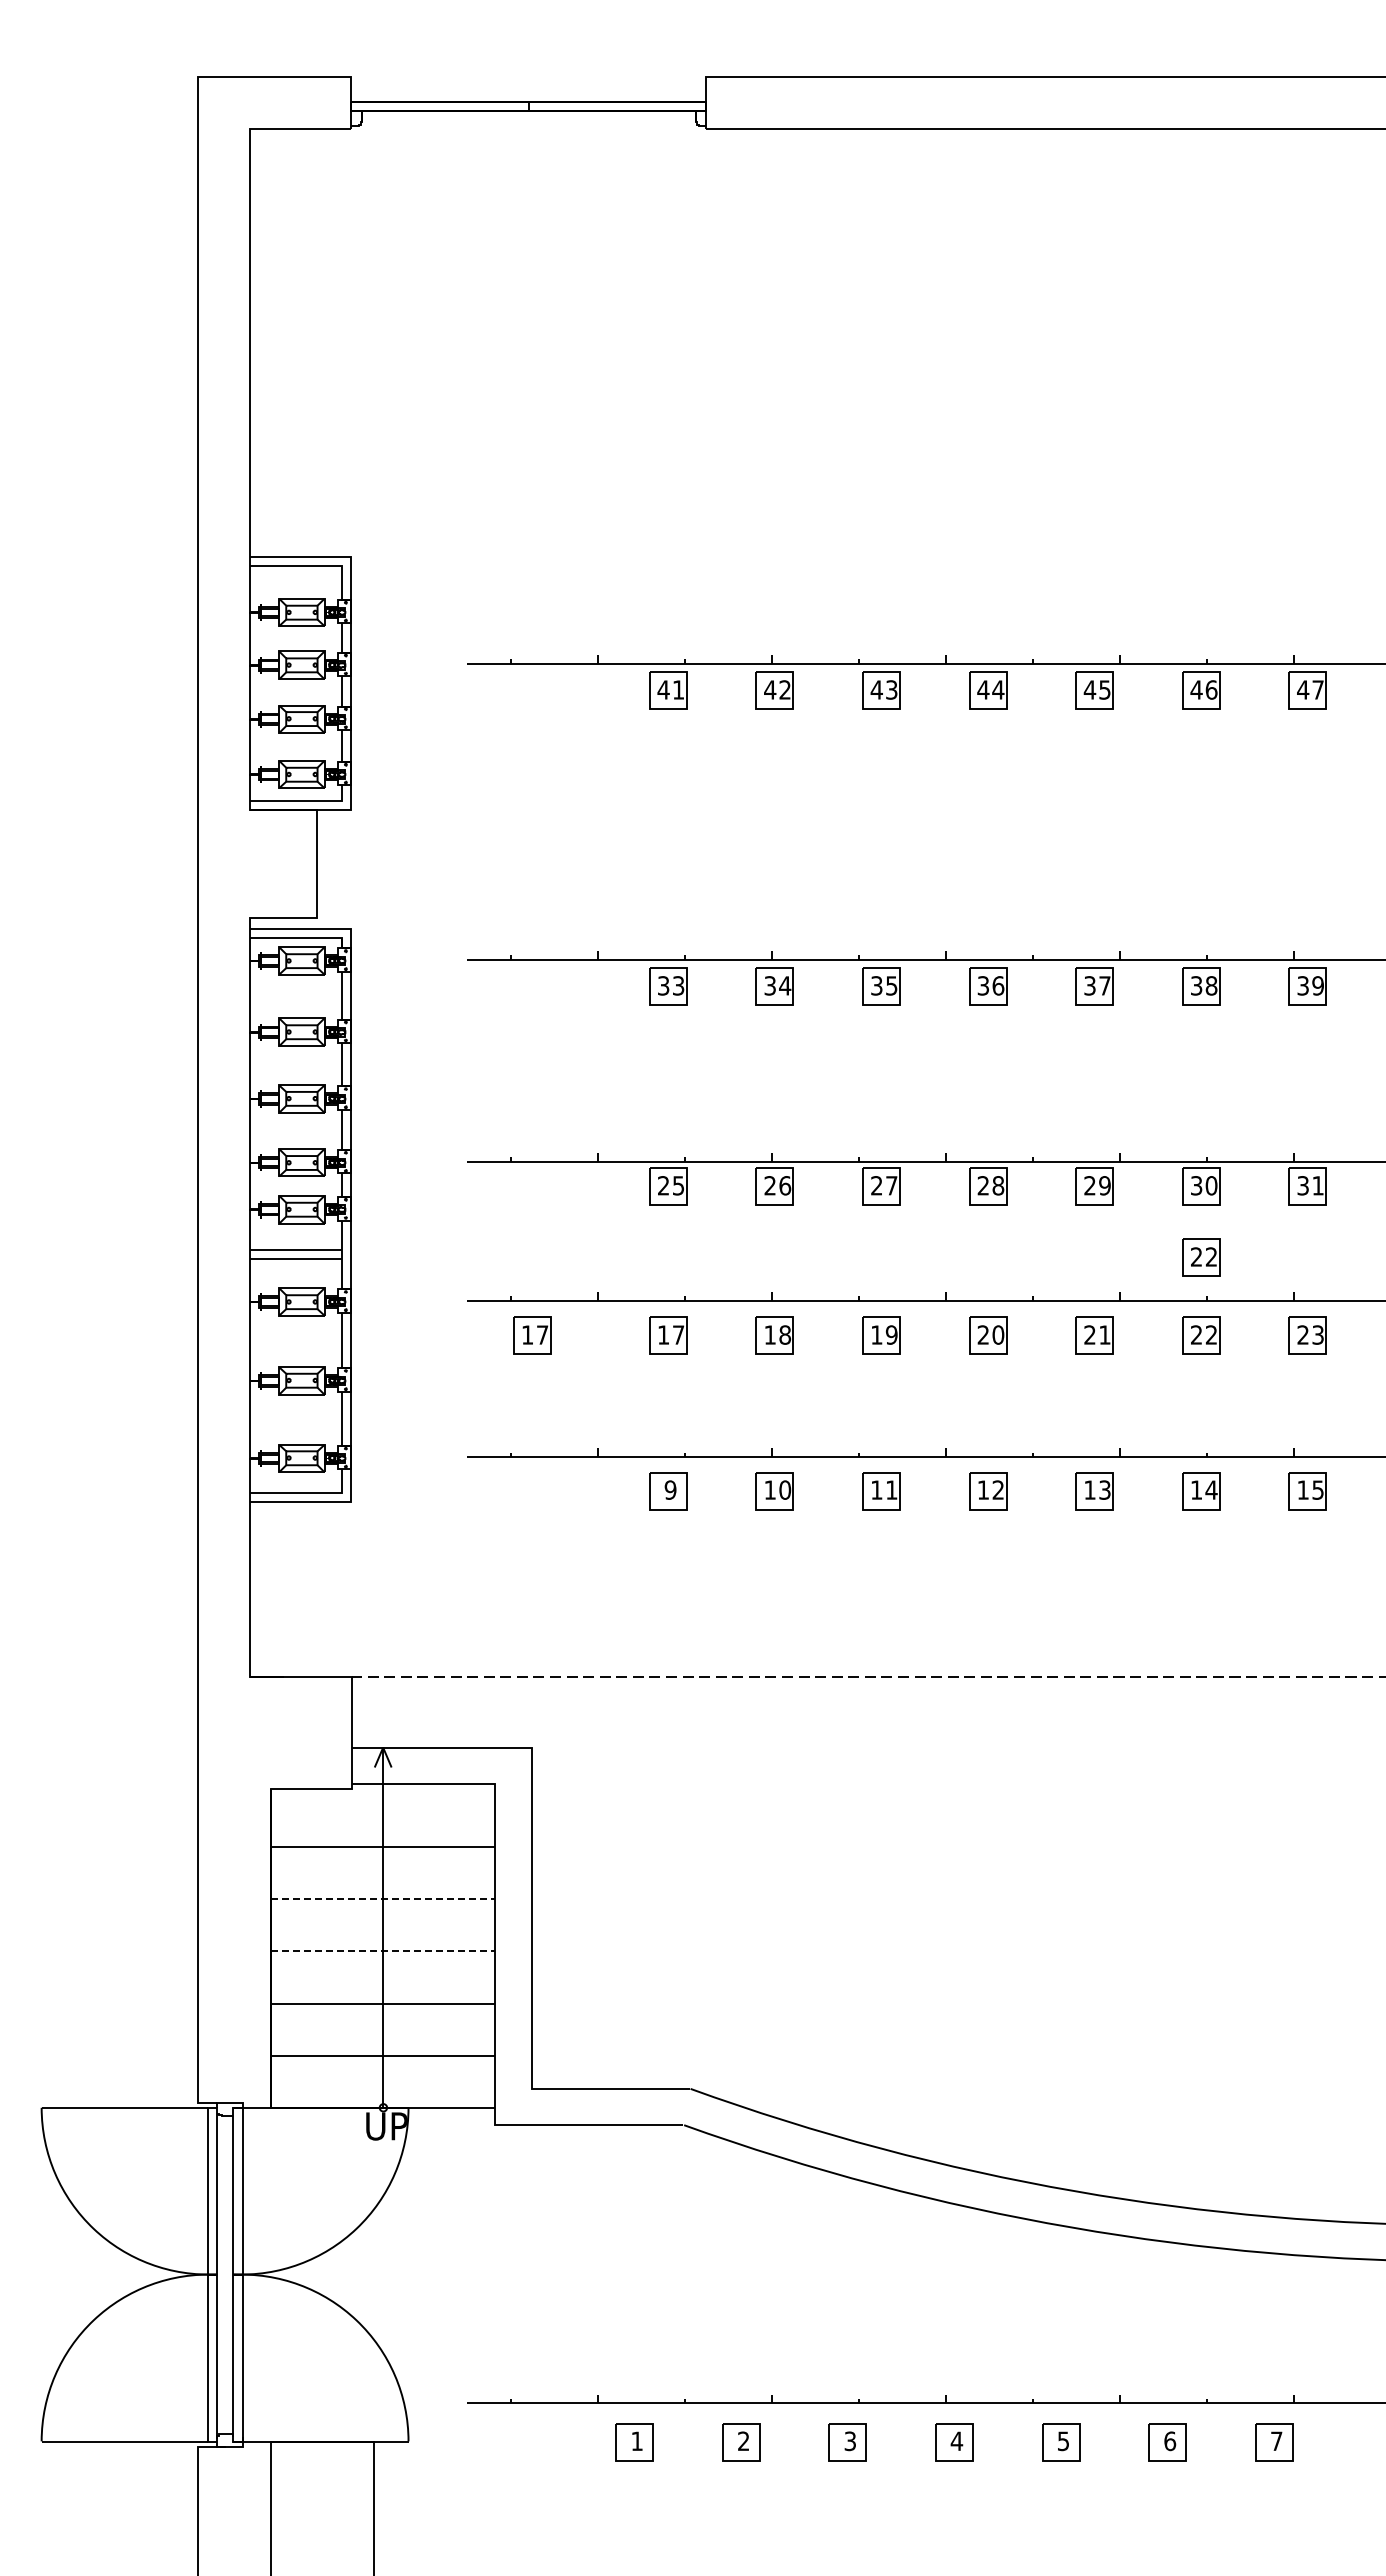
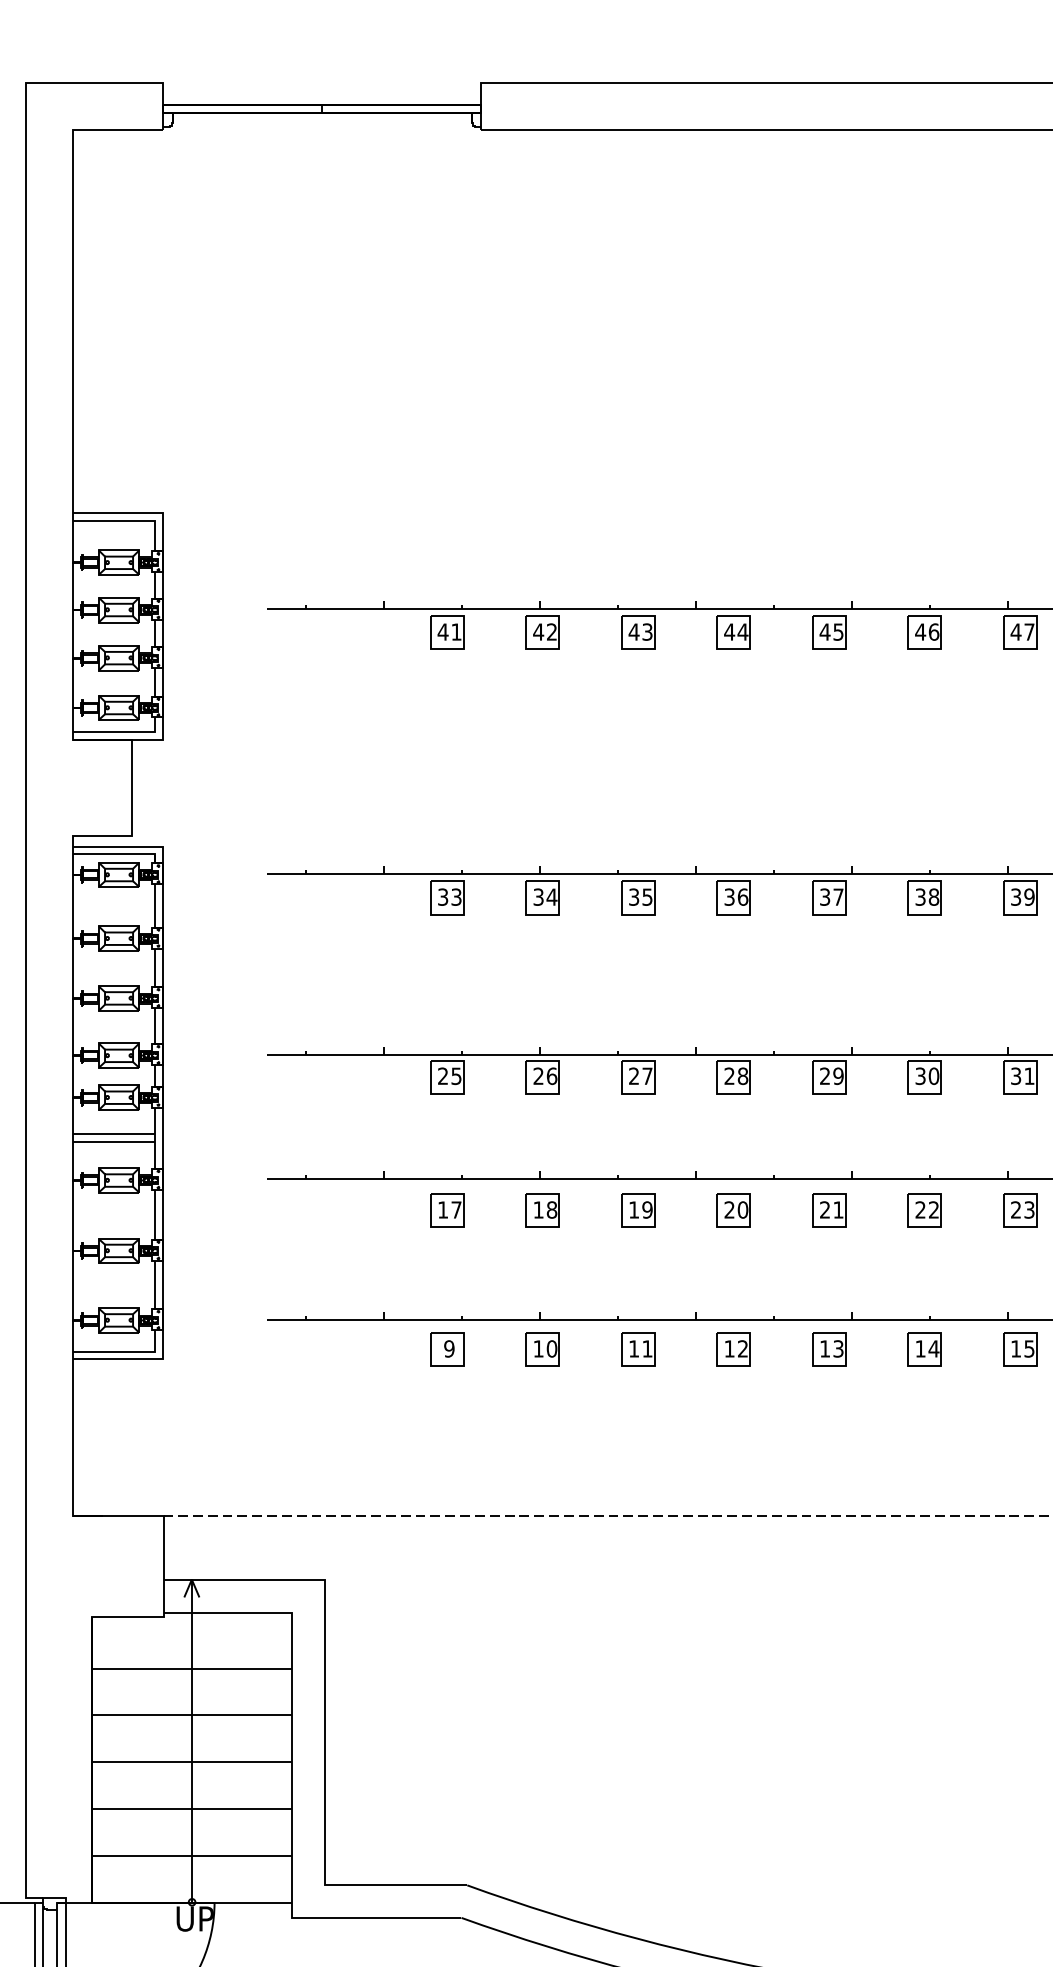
part: (1201, 1257) -> (925, 1140), removed
part: (532, 1335) -> (325, 1210), removed
line: (383, 1899) -> (192, 1715), dashed -> solid
line: (383, 1951) -> (192, 1762), dashed -> solid

